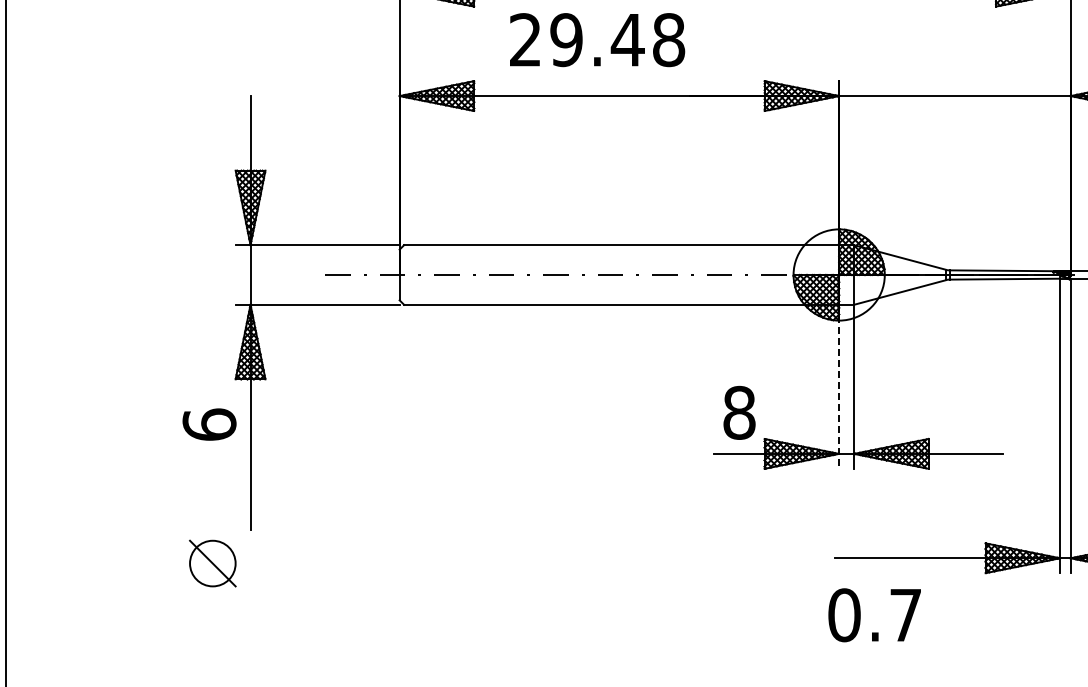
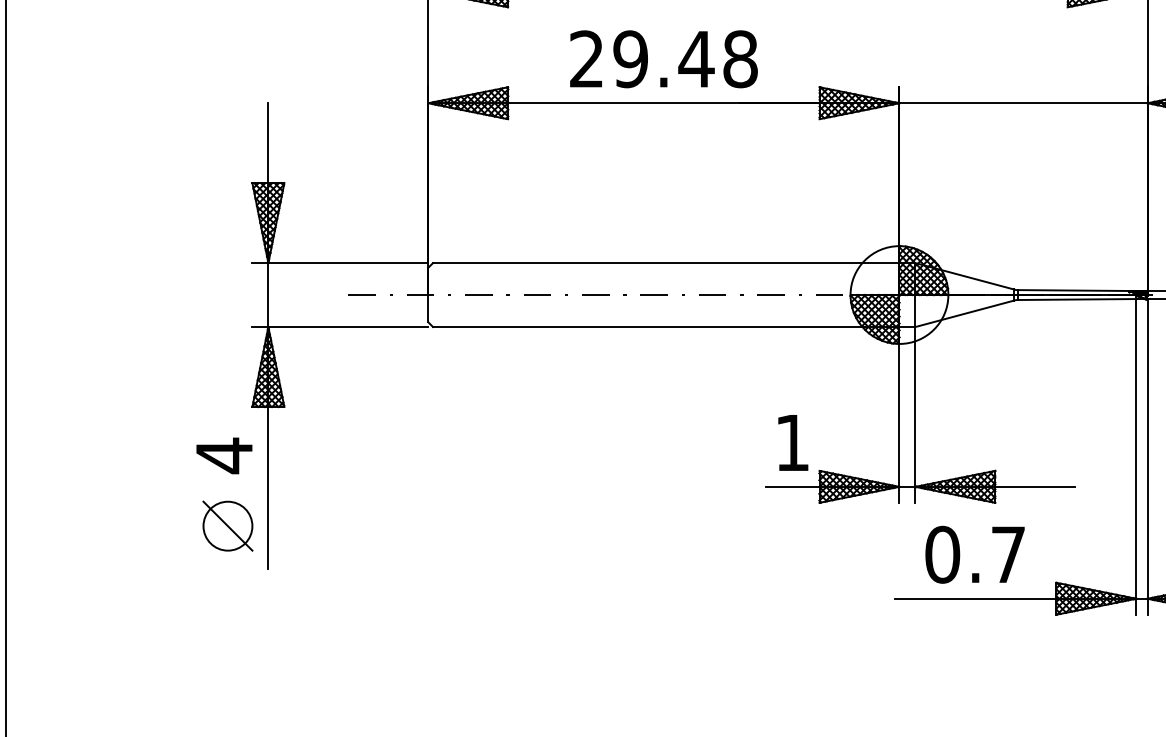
text: (597, 40) -> (663, 59), moved
line: (839, 387) -> (899, 415), dashed -> solid
text: (739, 412) -> (792, 442), 8 -> 1
text: (209, 425) -> (224, 456), 6 -> 4
part: (212, 563) -> (227, 526), moved
text: (874, 615) -> (974, 555), moved

